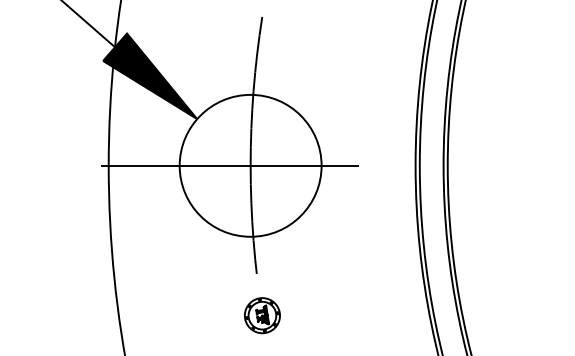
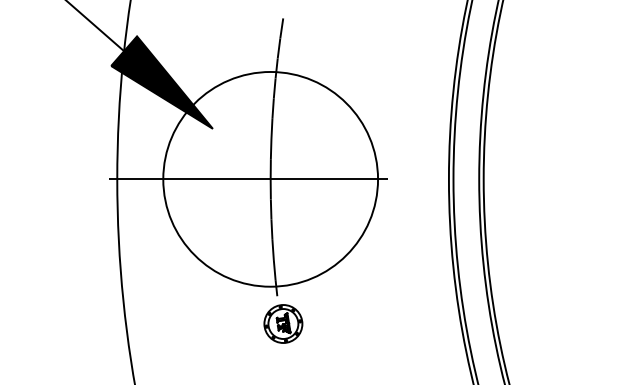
circle: (250, 165) -> (270, 178), size x1.4
part: (262, 315) -> (283, 323), moved

